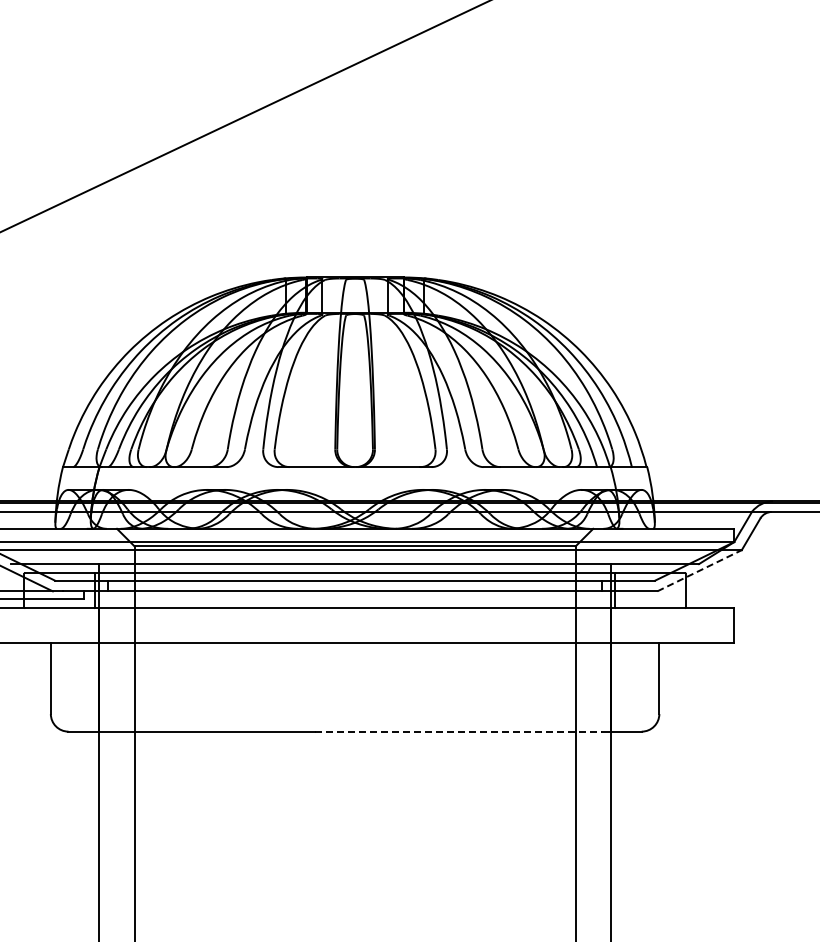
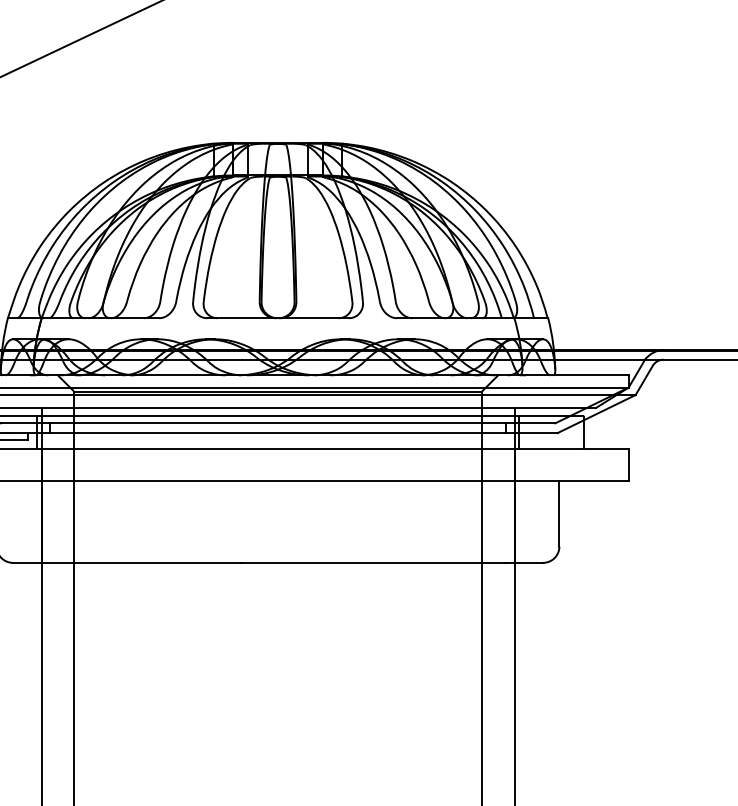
line: (699, 570) -> (596, 413), dashed -> solid
line: (459, 731) -> (374, 562), dashed -> solid

